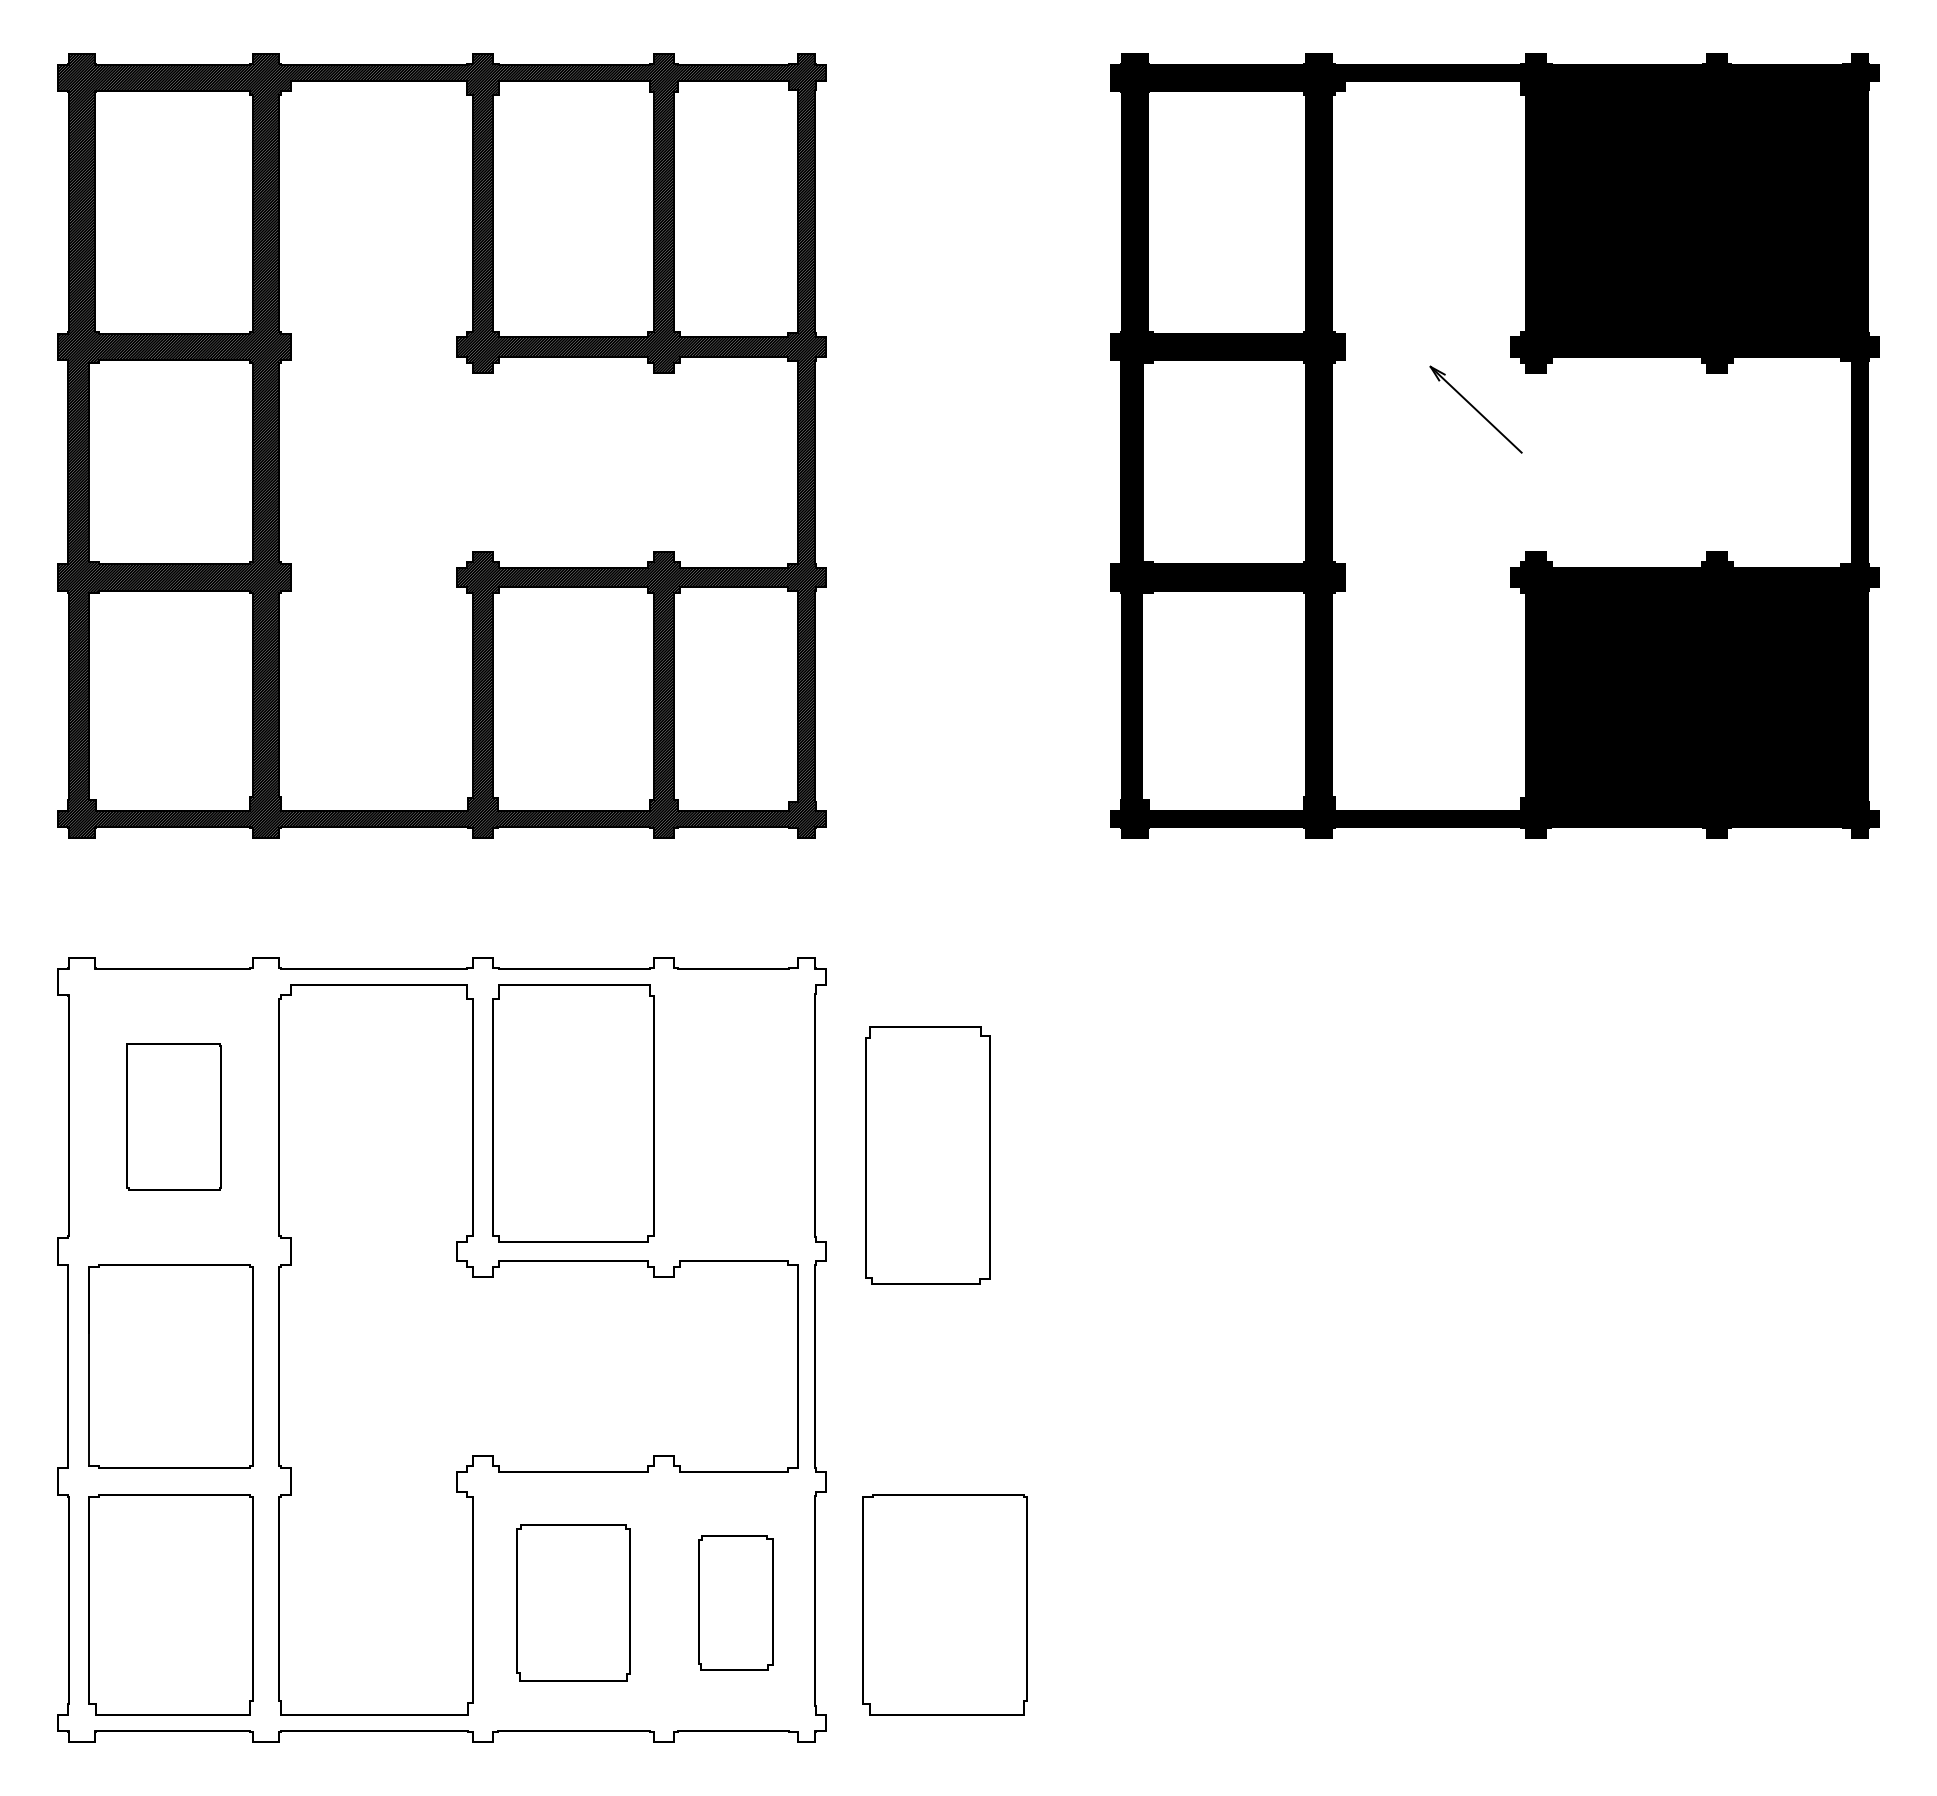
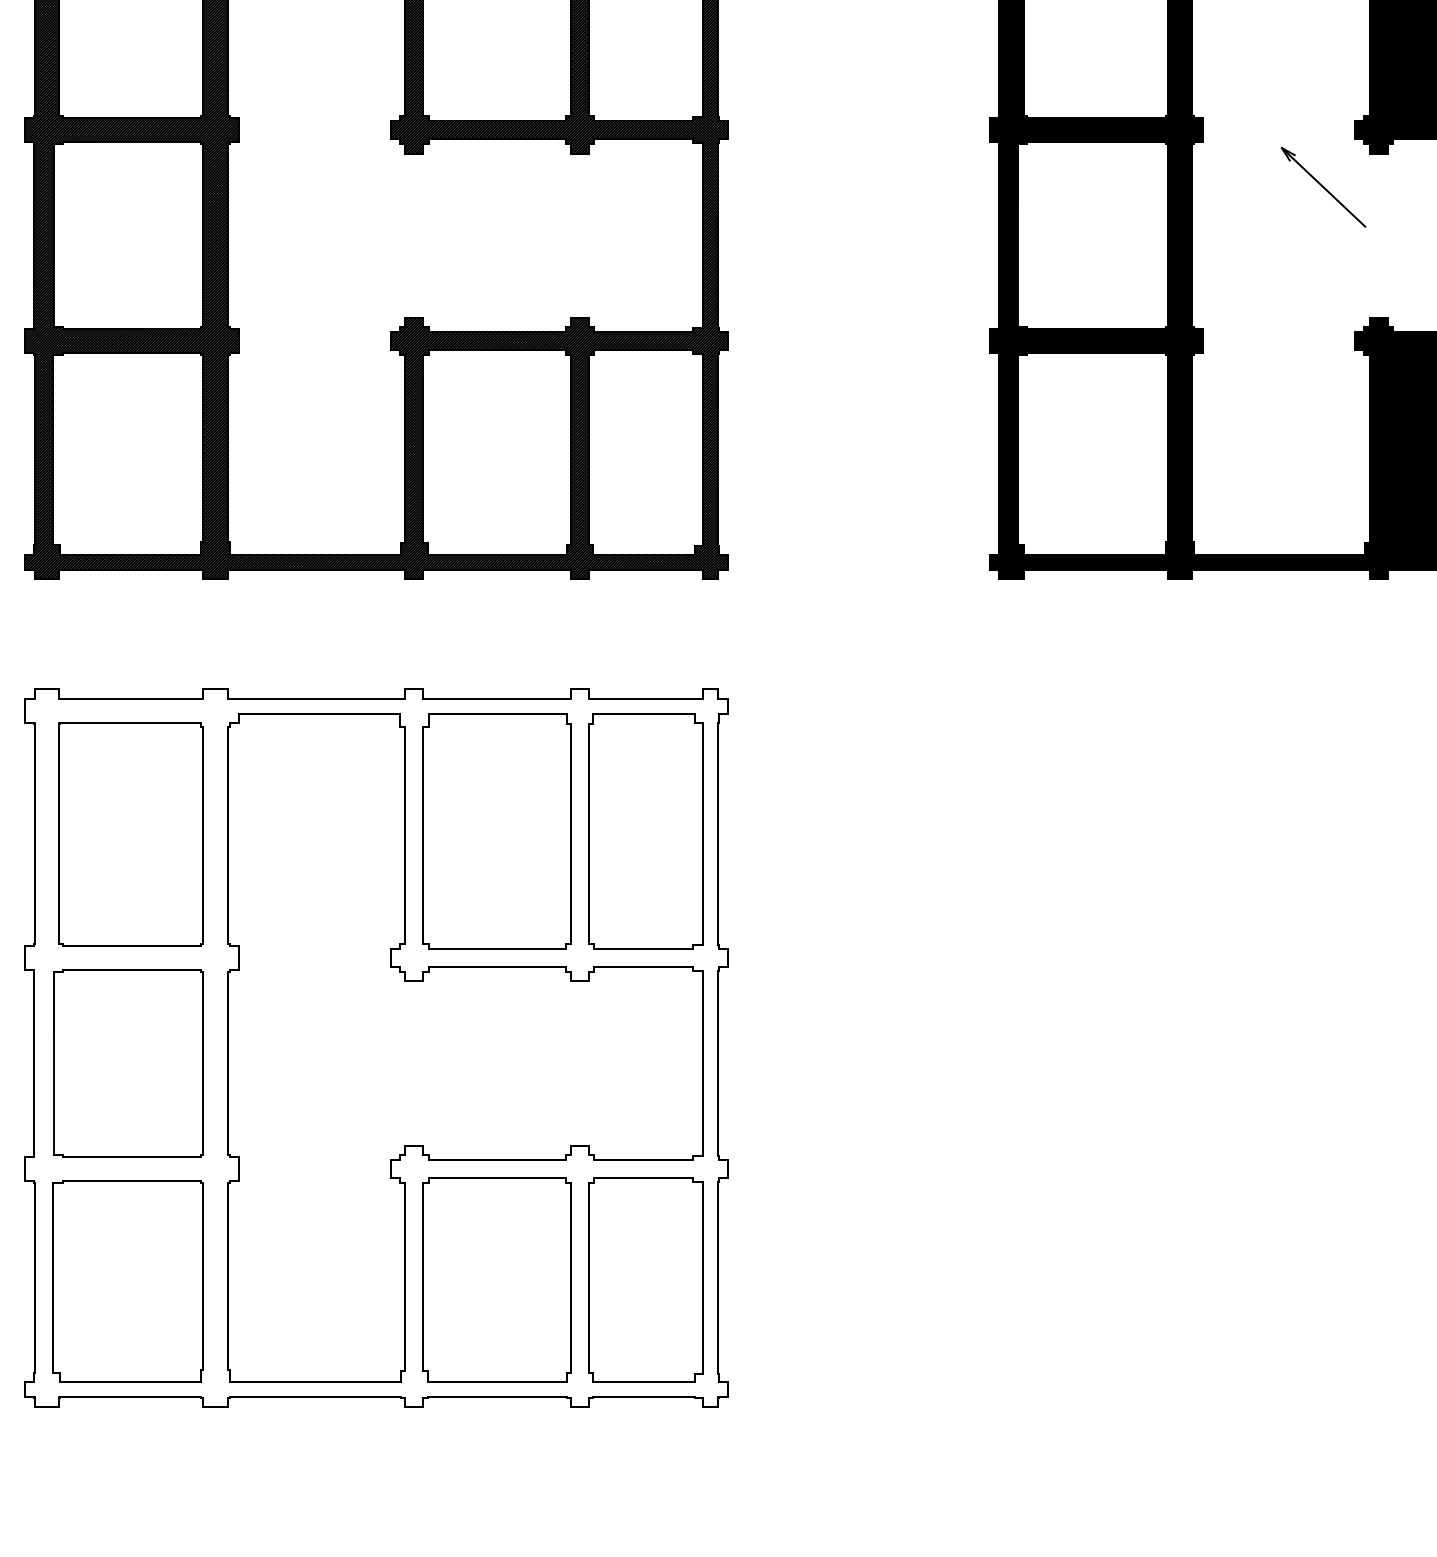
part: (173, 1116) -> (130, 834), size x1.67
part: (927, 1155) -> (645, 831), moved
part: (573, 1603) -> (497, 1280), size x1.43
part: (735, 1603) -> (645, 1280), size x1.67
part: (944, 1604) -> (836, 1281), removed

